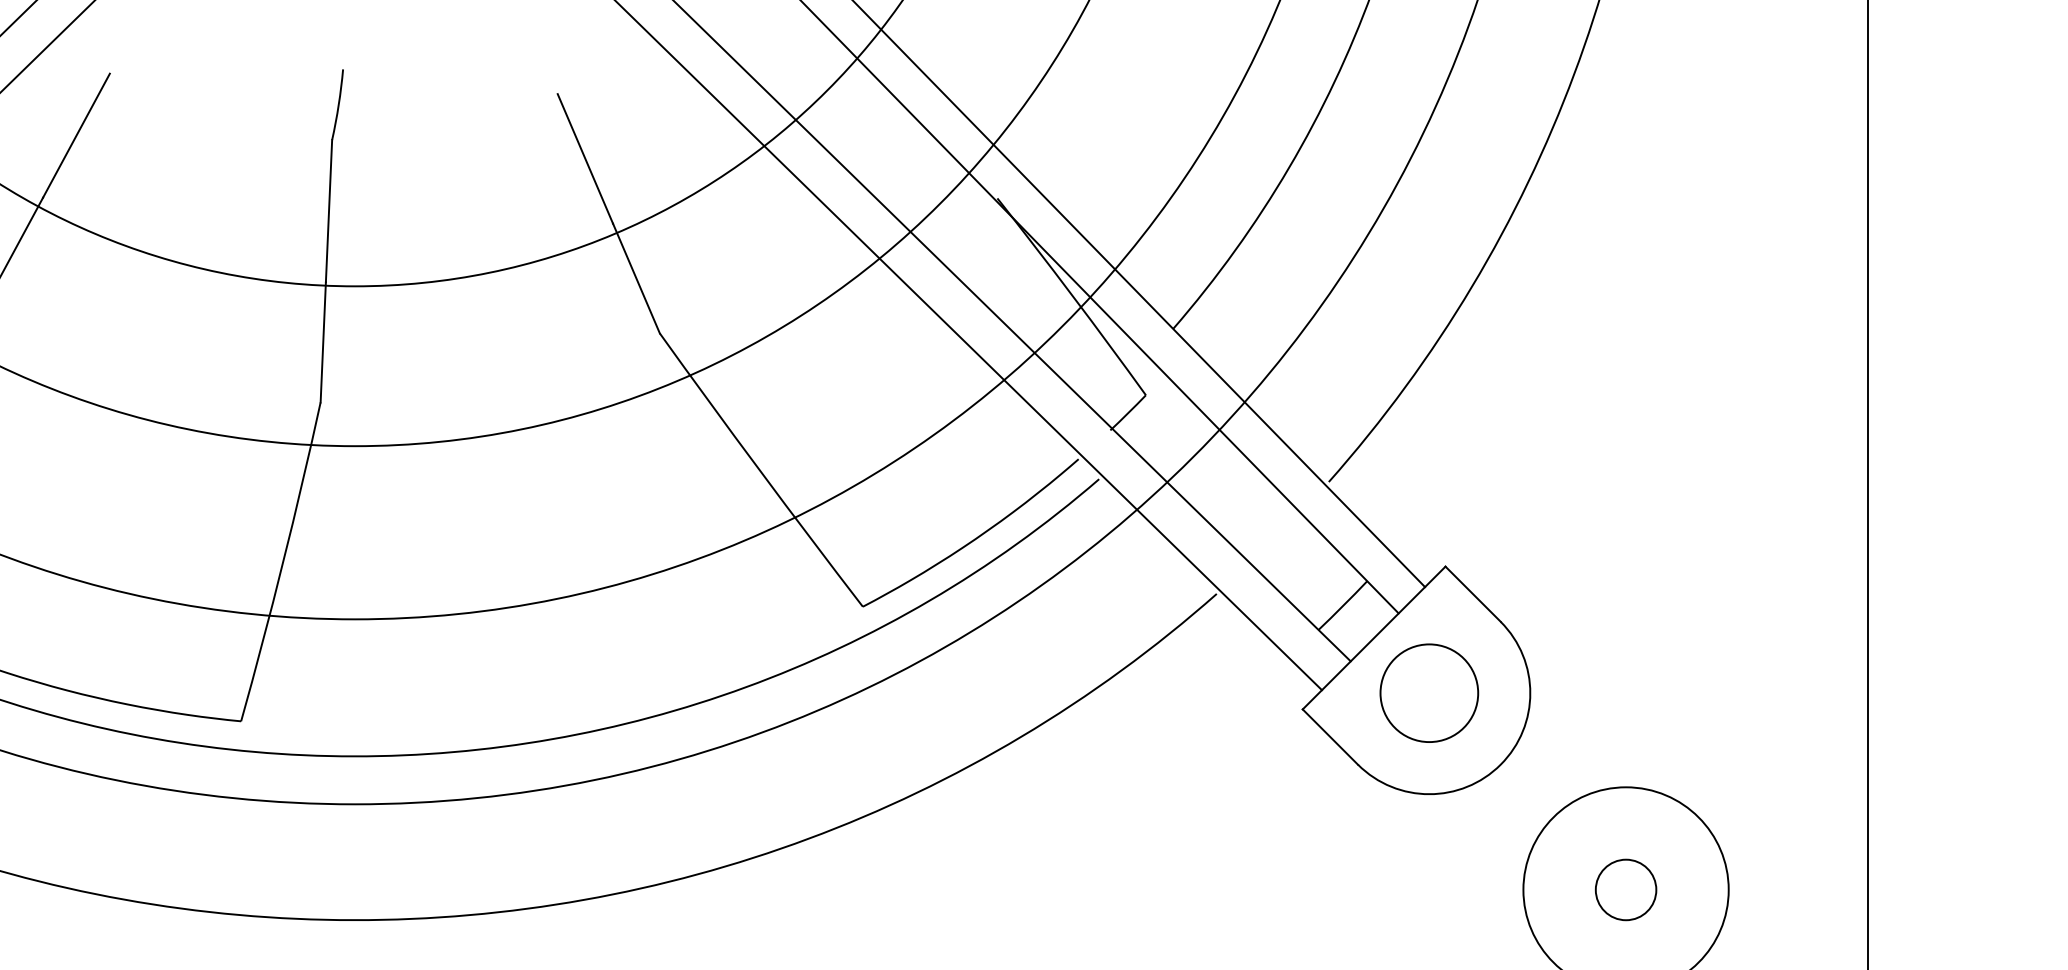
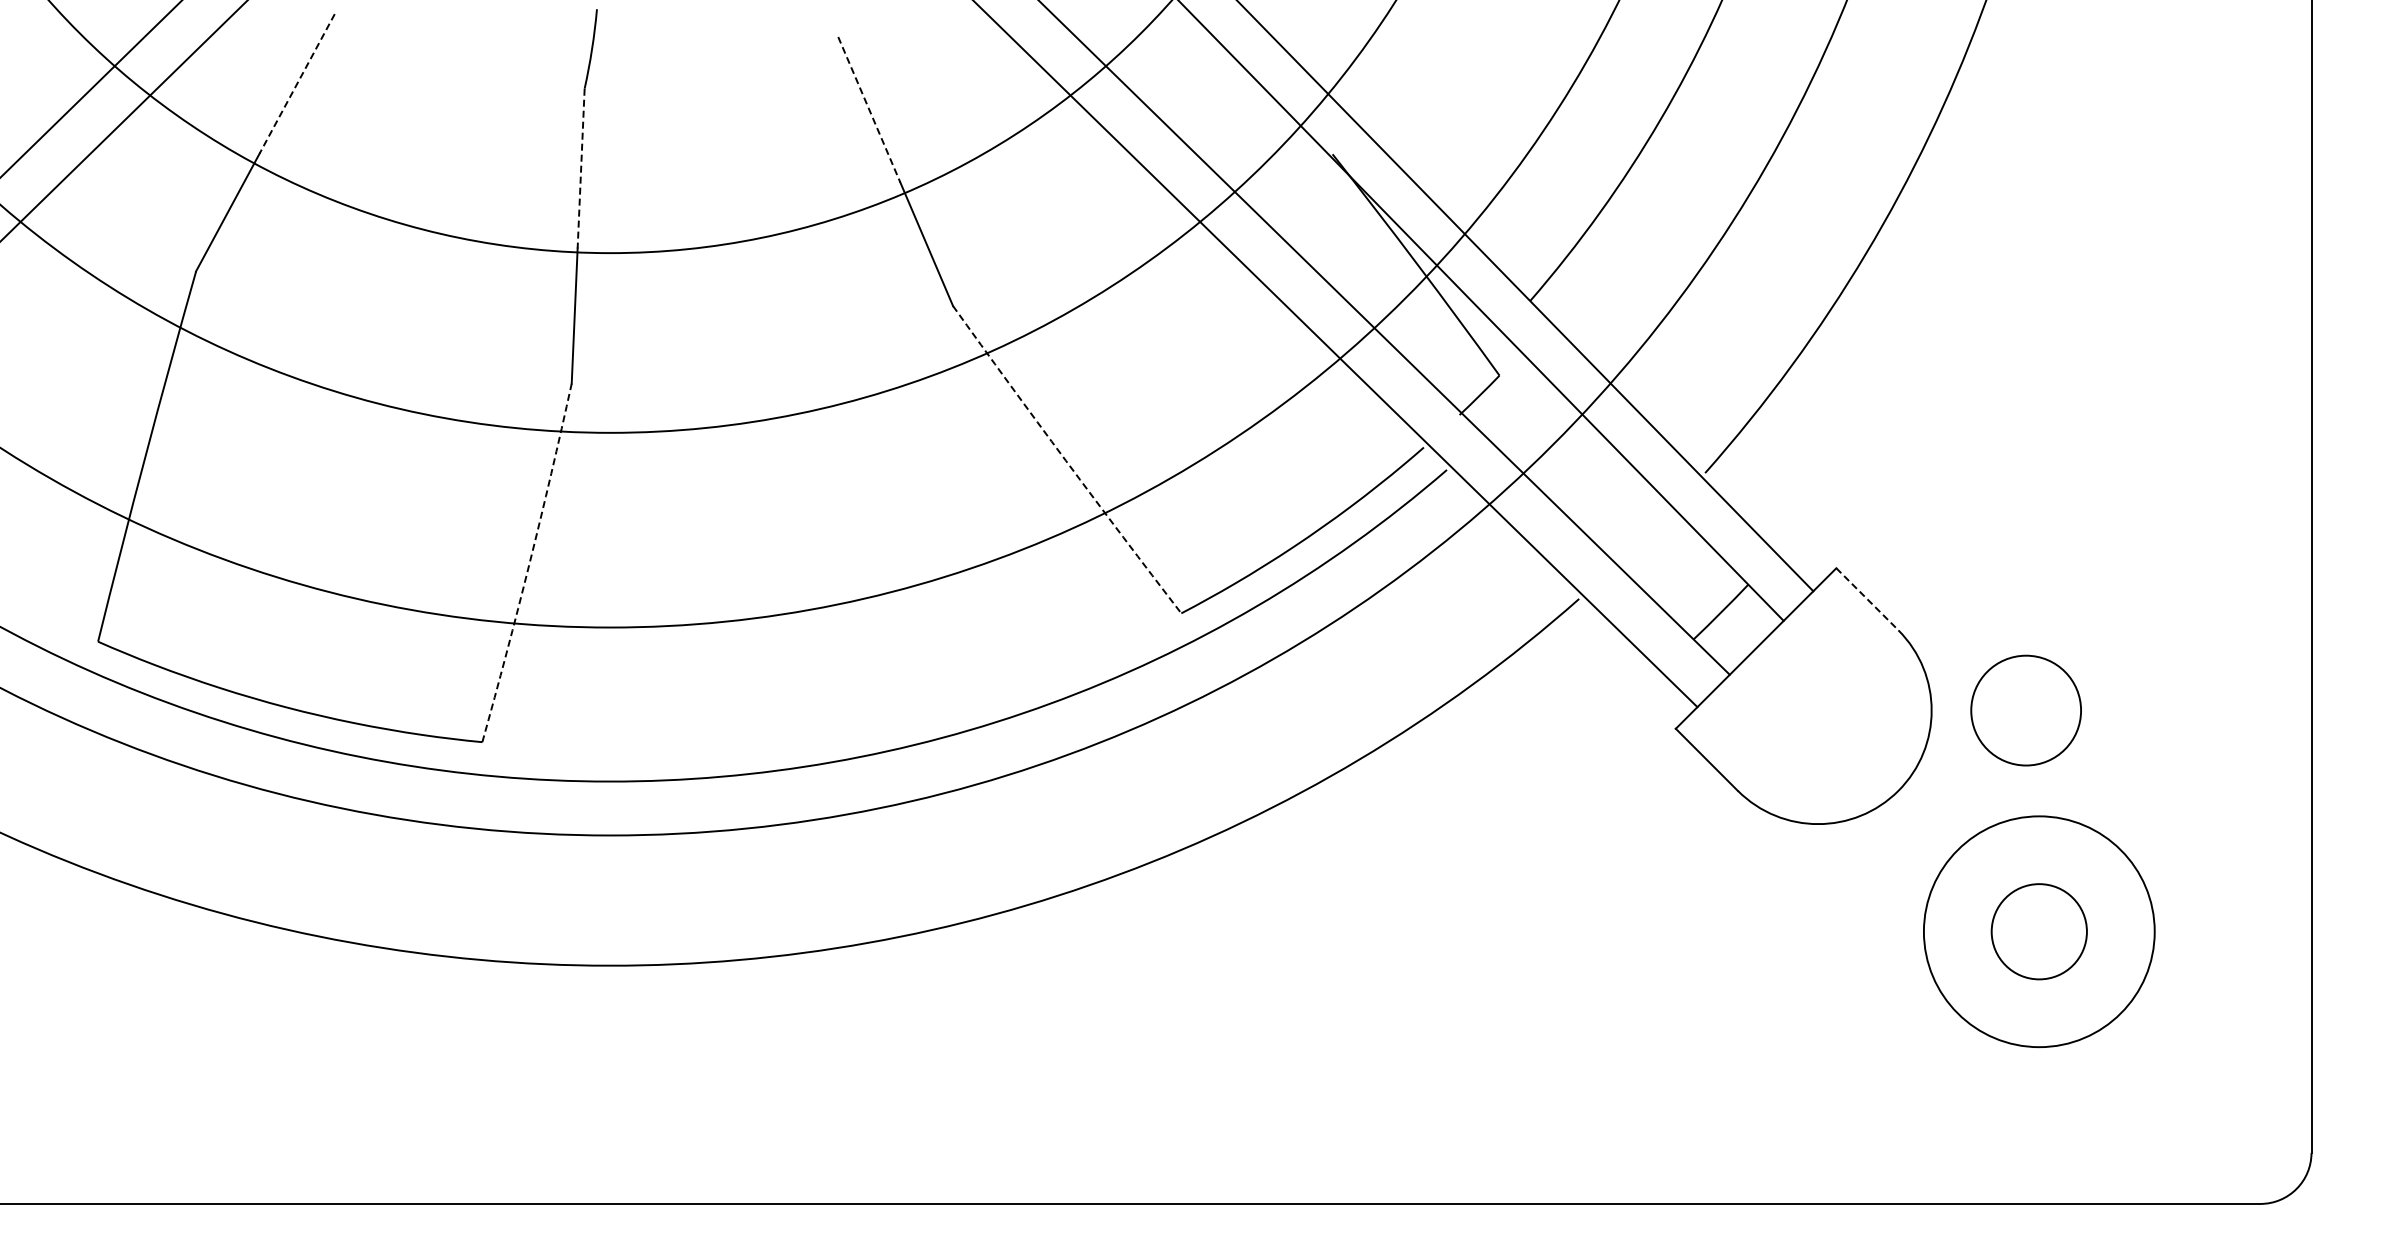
line: (76, 136) -> (297, 84), solid -> dashed
line: (585, 159) -> (869, 110), solid -> dashed
line: (329, 211) -> (581, 168), solid -> dashed
arc: (759, 470) -> (1065, 460), solid -> dashed
arc: (283, 562) -> (529, 563), solid -> dashed
line: (1473, 594) -> (1867, 599), solid -> dashed
circle: (1428, 693) -> (2025, 710), moved
circle: (1626, 889) -> (2039, 931), size x1.4

